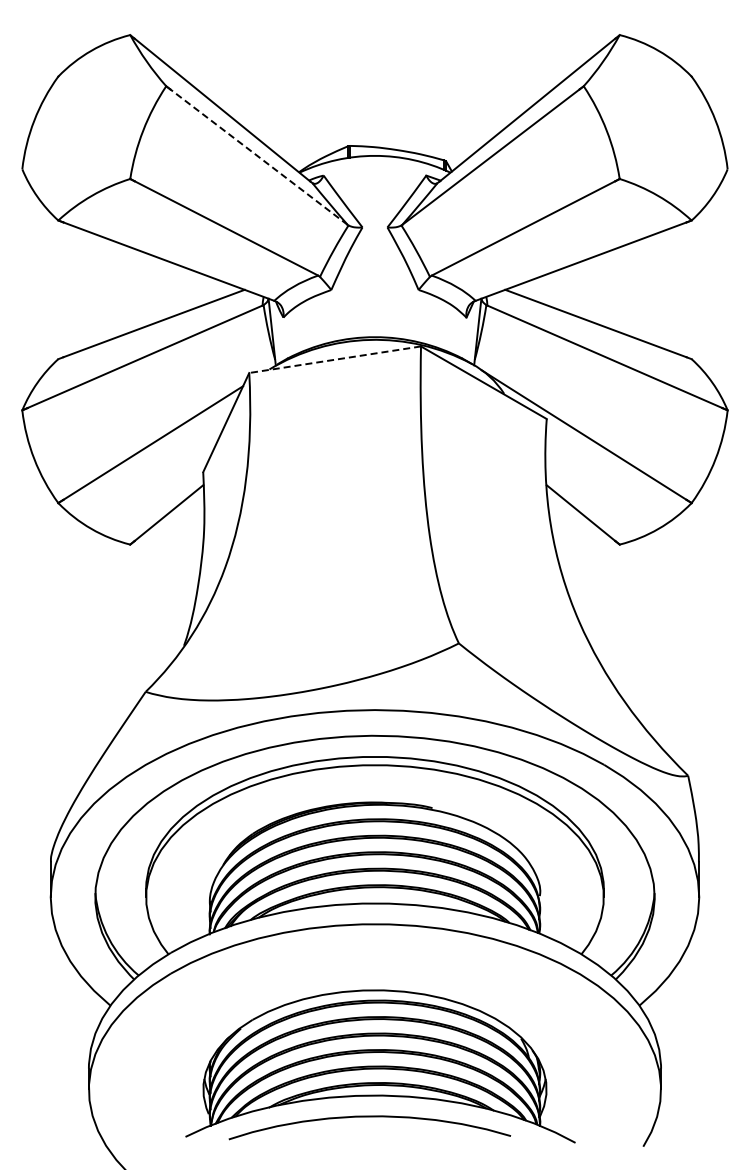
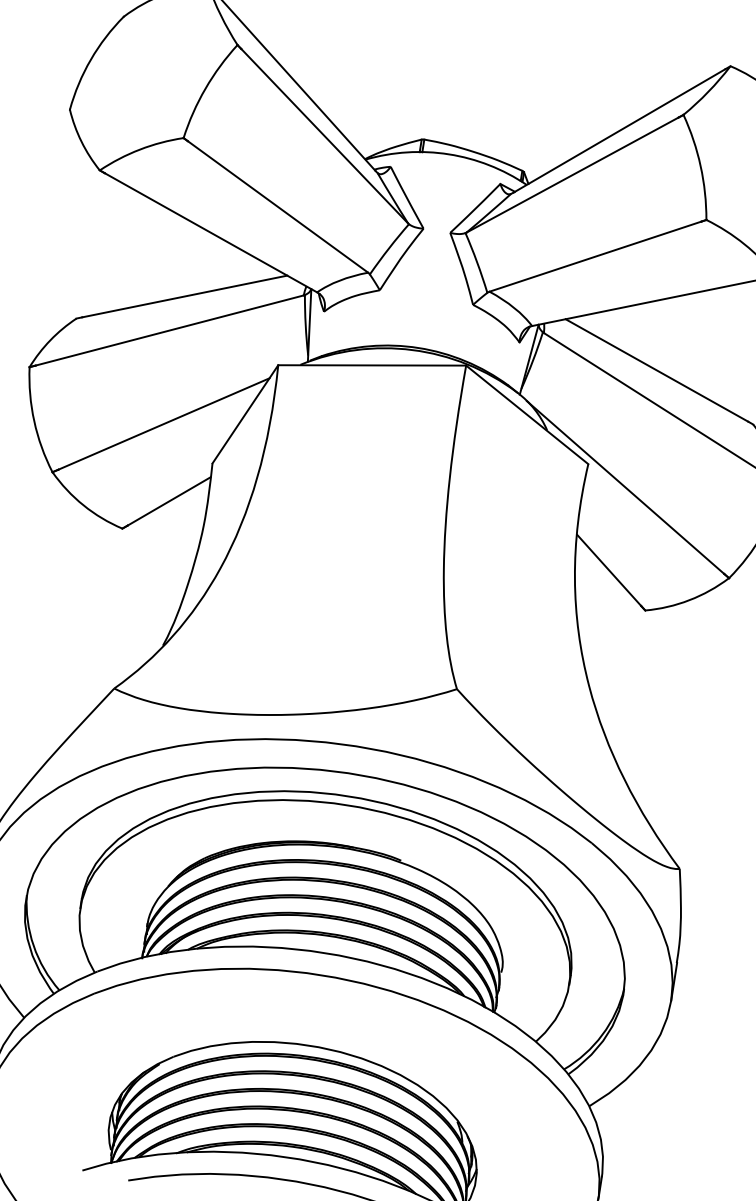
line: (259, 157) -> (325, 136), dashed -> solid
line: (335, 359) -> (372, 365), dashed -> solid

